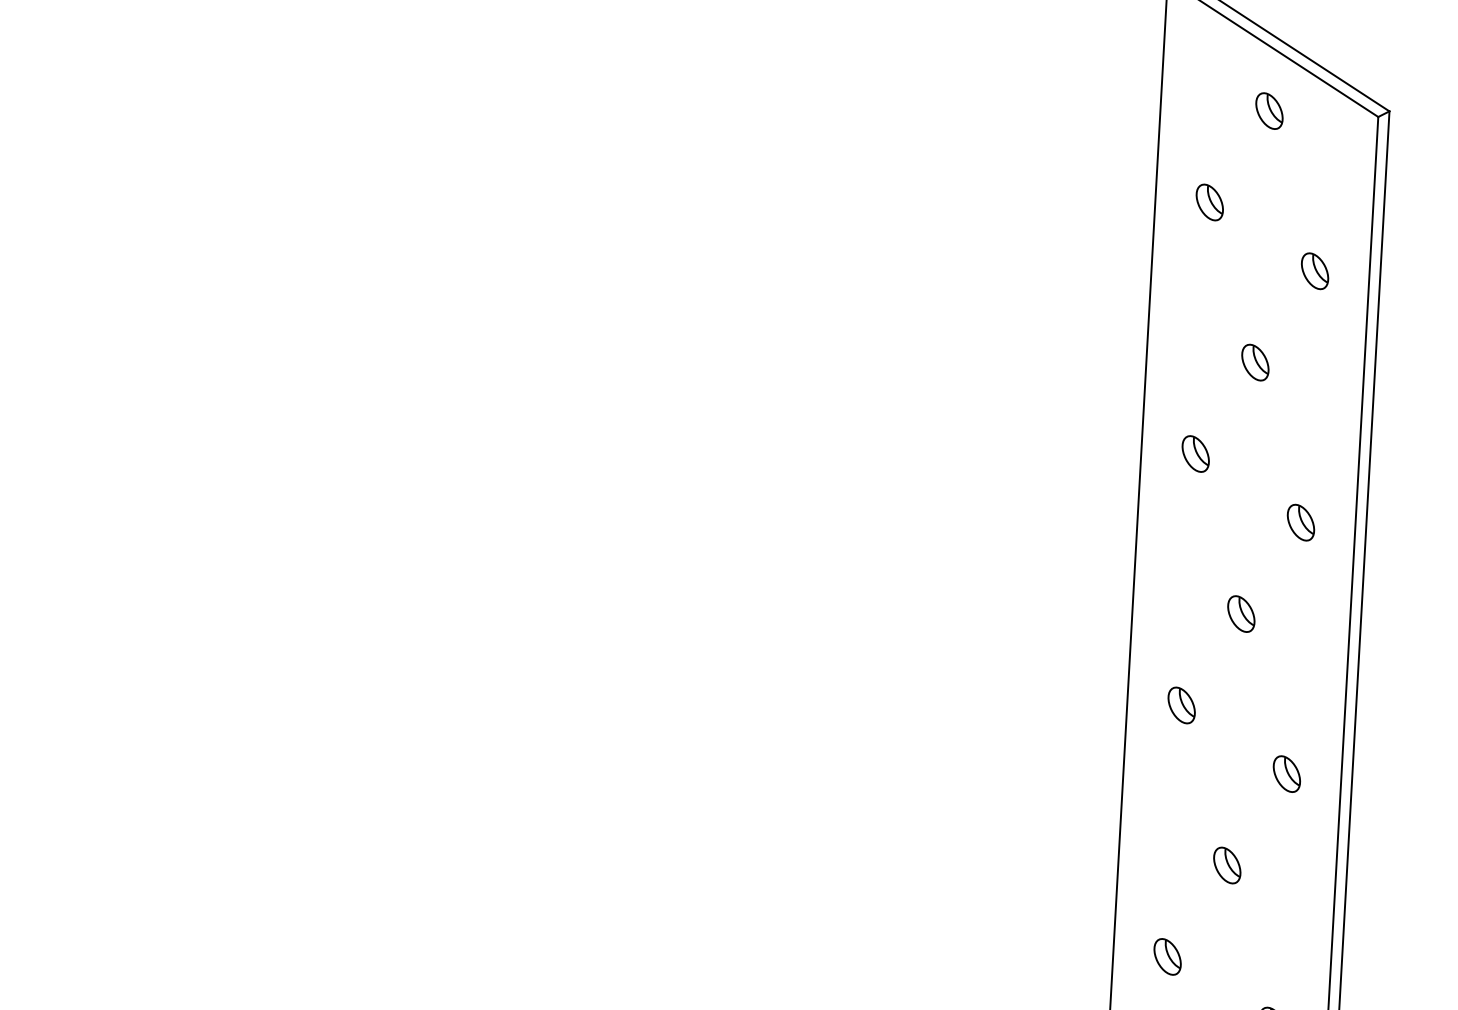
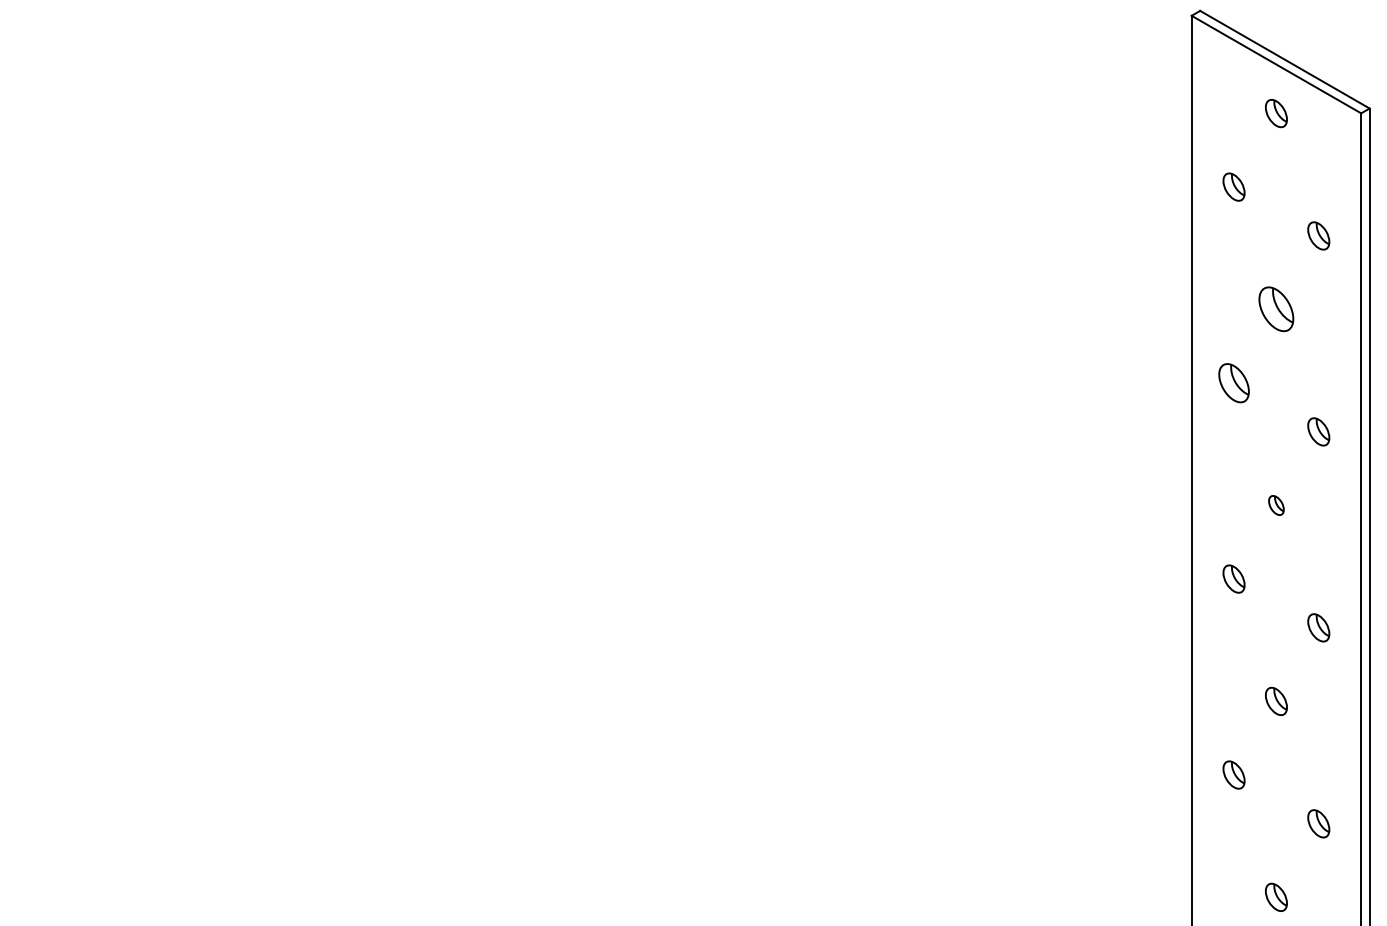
part: (1255, 362) -> (1276, 309), size x1.6
part: (1195, 453) -> (1233, 382), size x1.4
part: (1241, 614) -> (1276, 505), size x0.7

